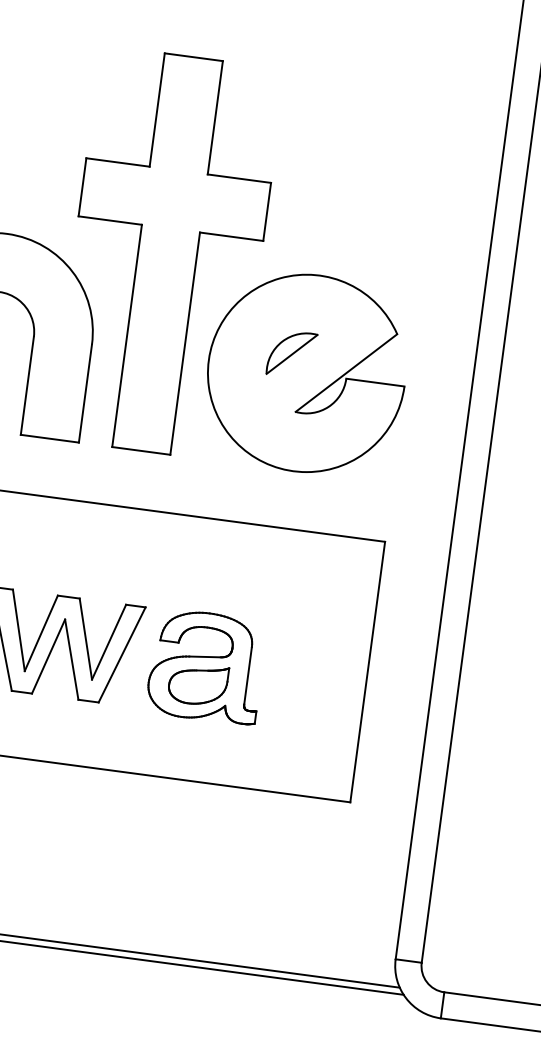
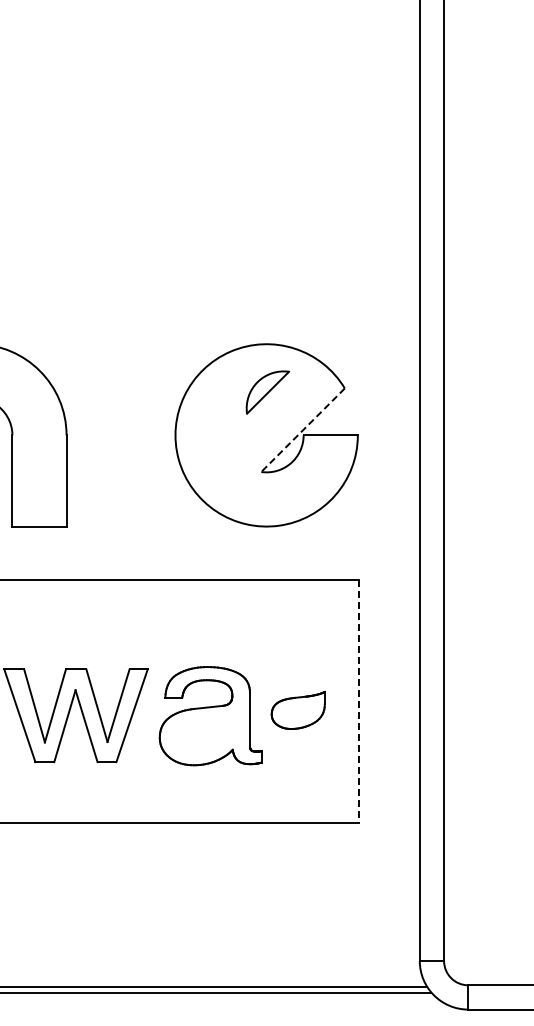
part: (167, 254) -> (124, 343), removed
part: (291, 354) -> (267, 392), moved
line: (345, 373) -> (302, 430), solid -> dashed
line: (368, 672) -> (359, 701), solid -> dashed
part: (197, 683) -> (297, 709), moved

